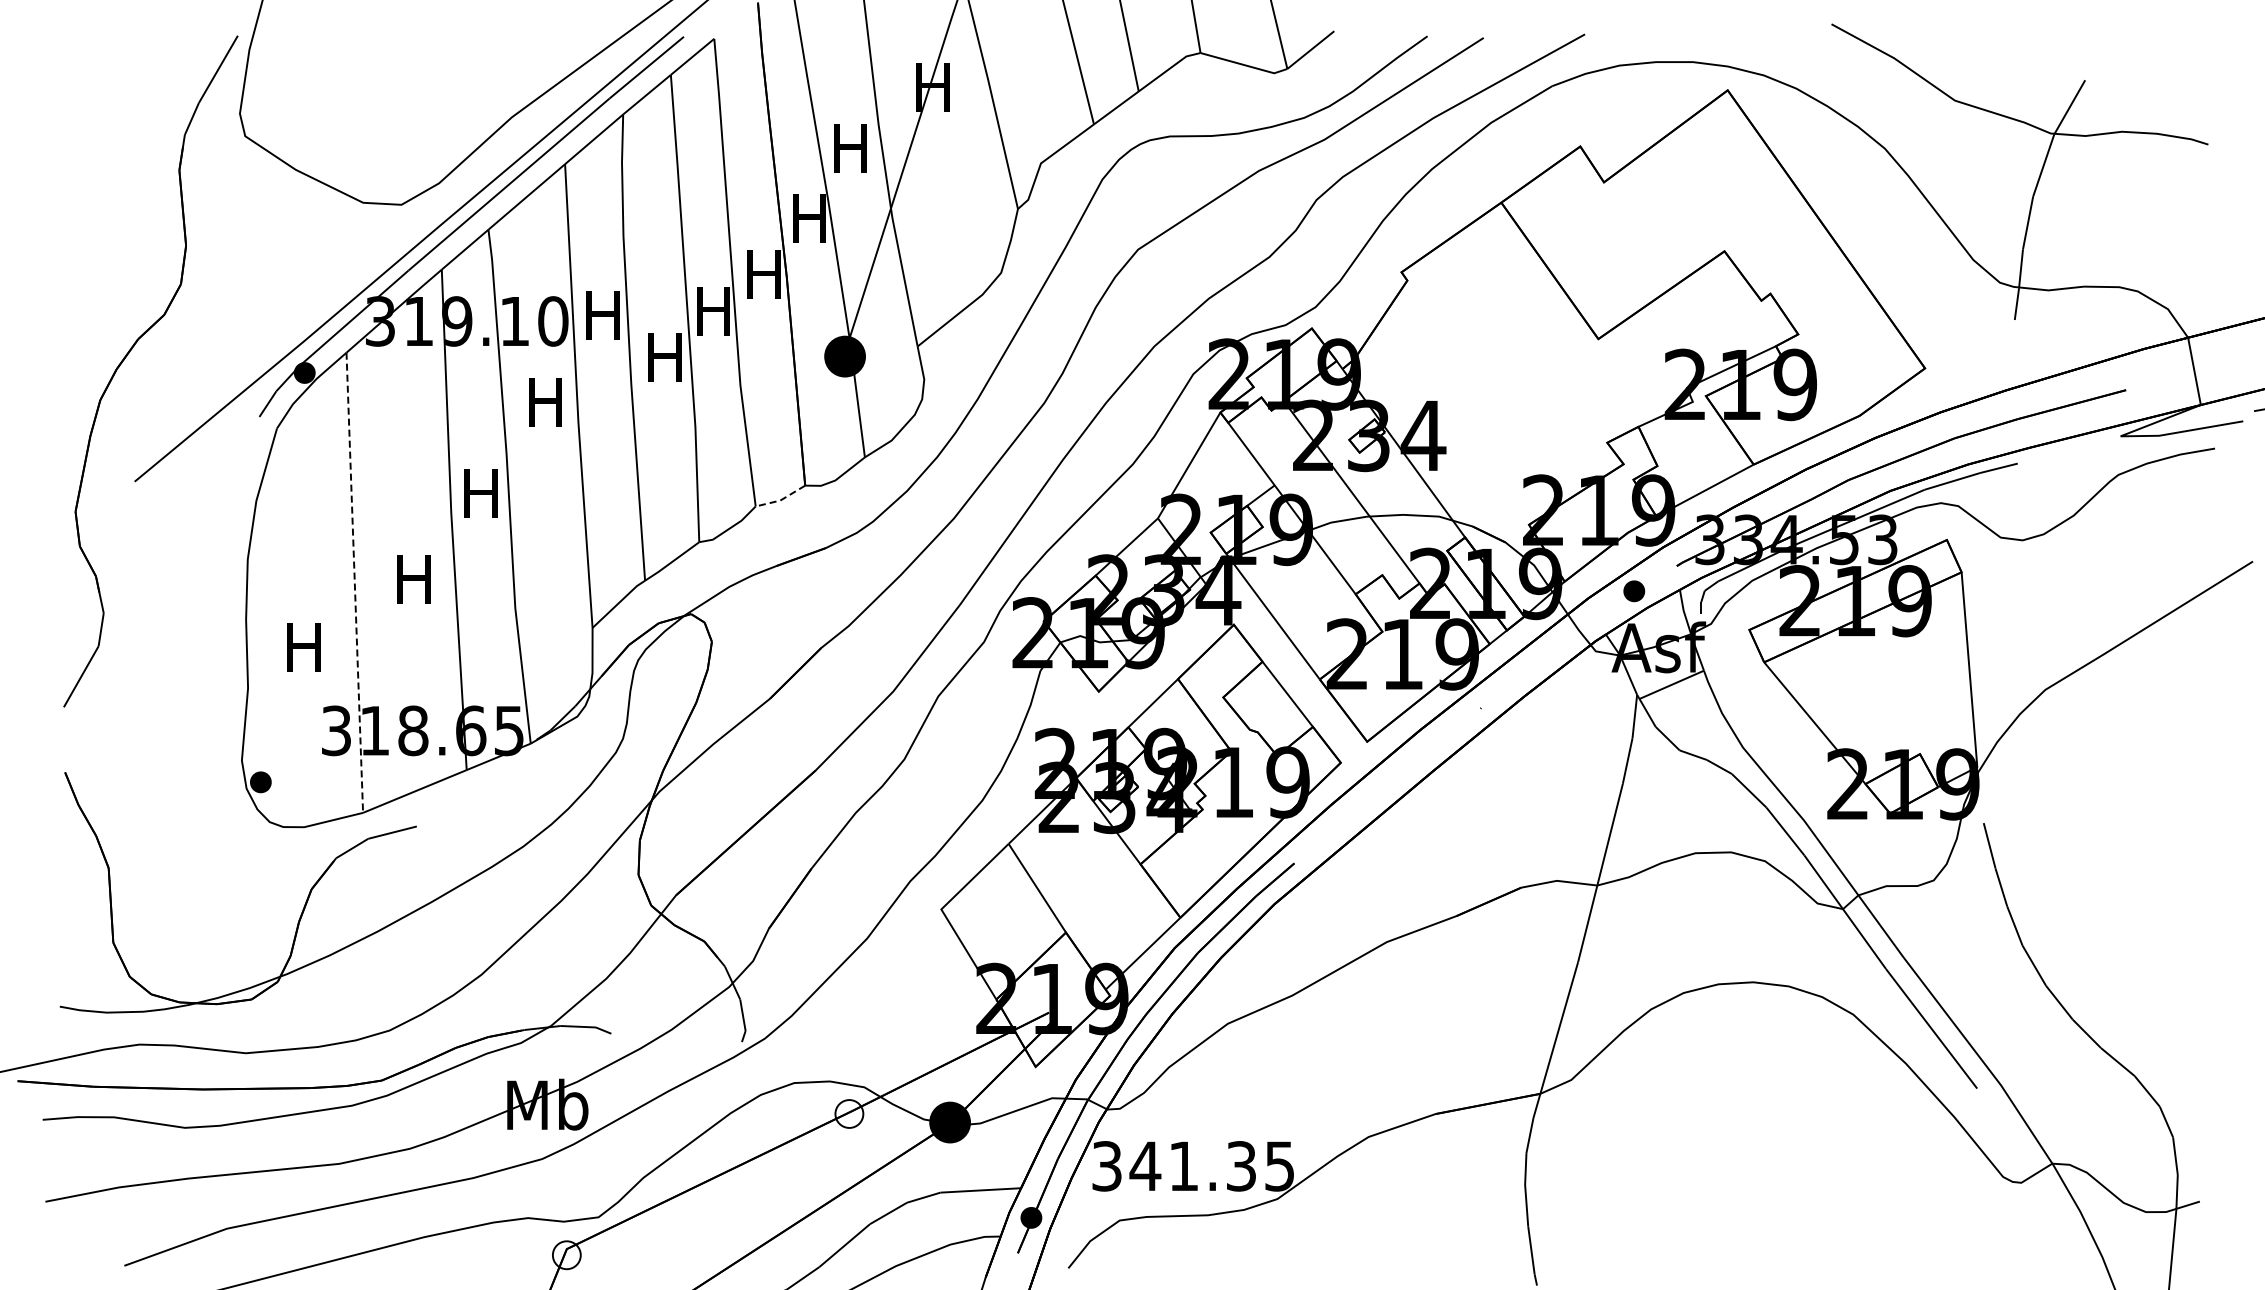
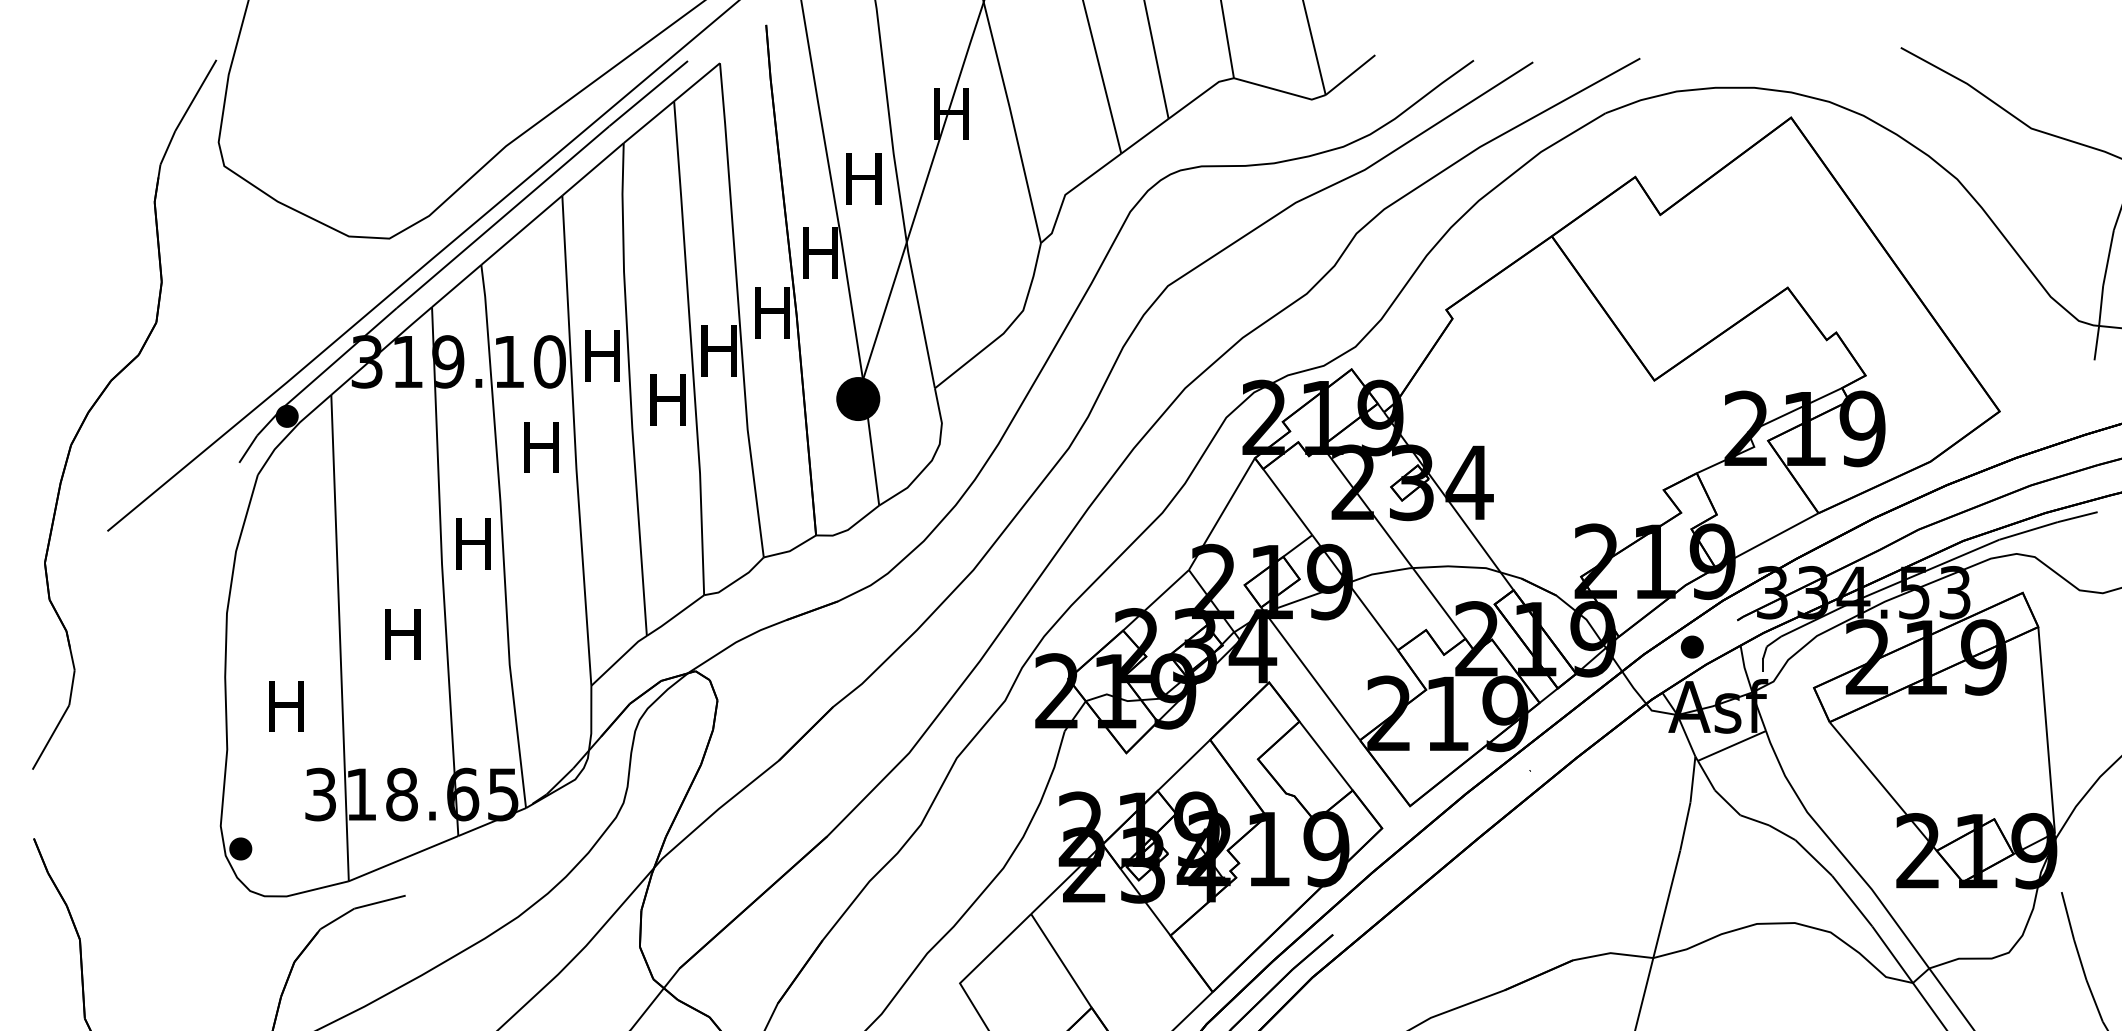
line: (781, 500) -> (791, 551), dashed -> solid
line: (354, 583) -> (339, 638), dashed -> solid

